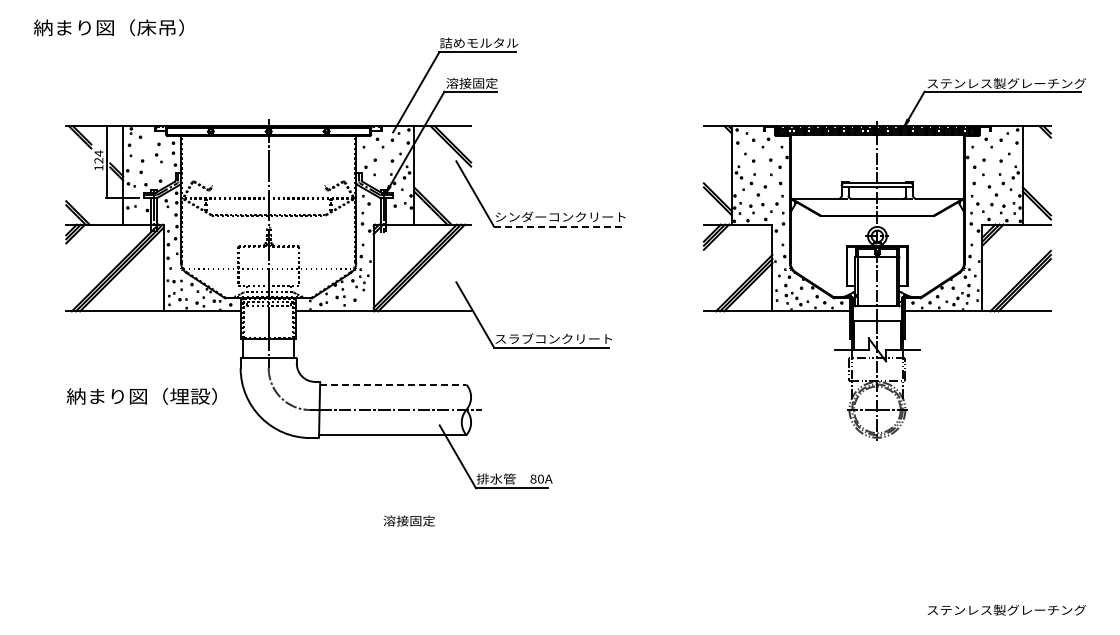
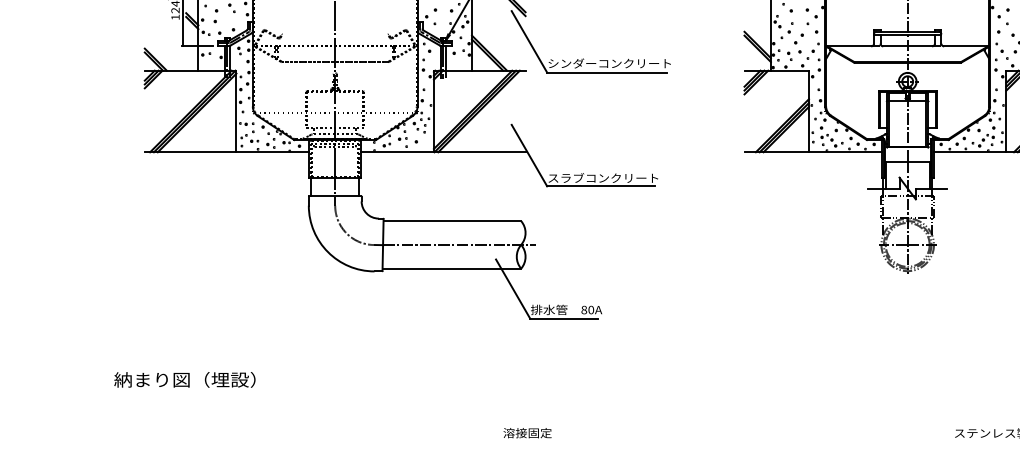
line: (557, 226) -> (606, 72), dashed -> solid
line: (393, 384) -> (452, 221), dashed -> solid
text: (141, 396) -> (184, 379), moved
text: (408, 520) -> (526, 432), moved

